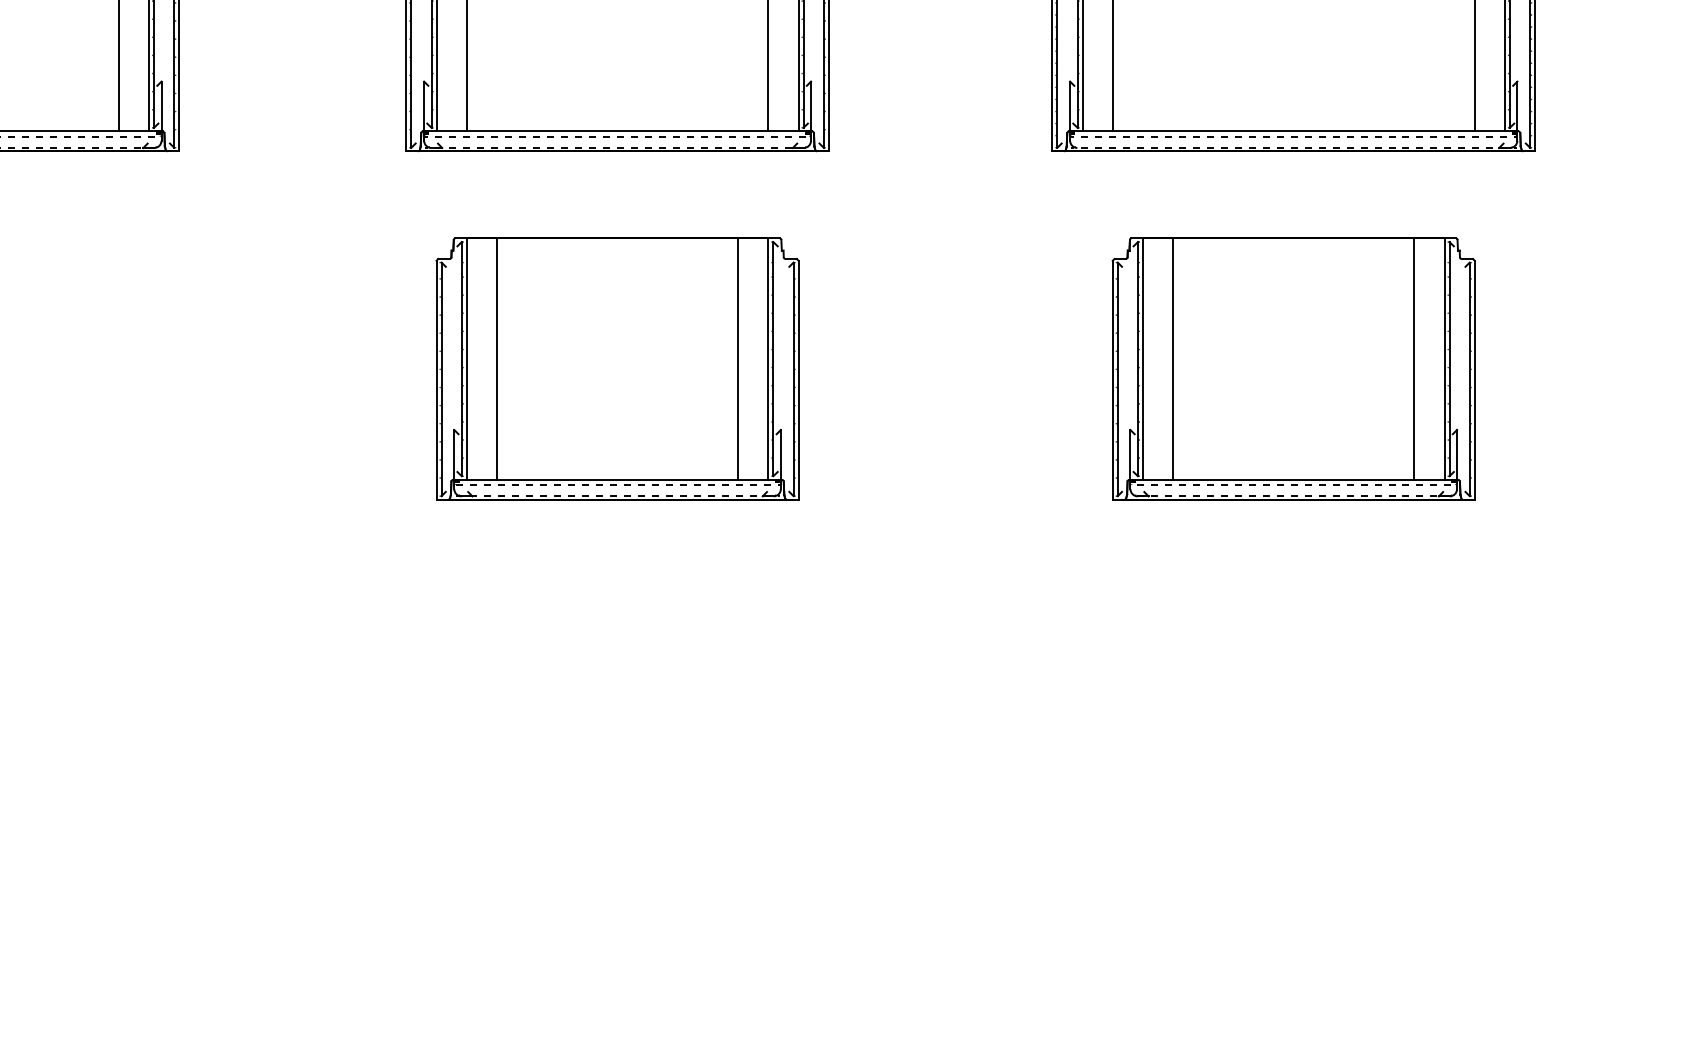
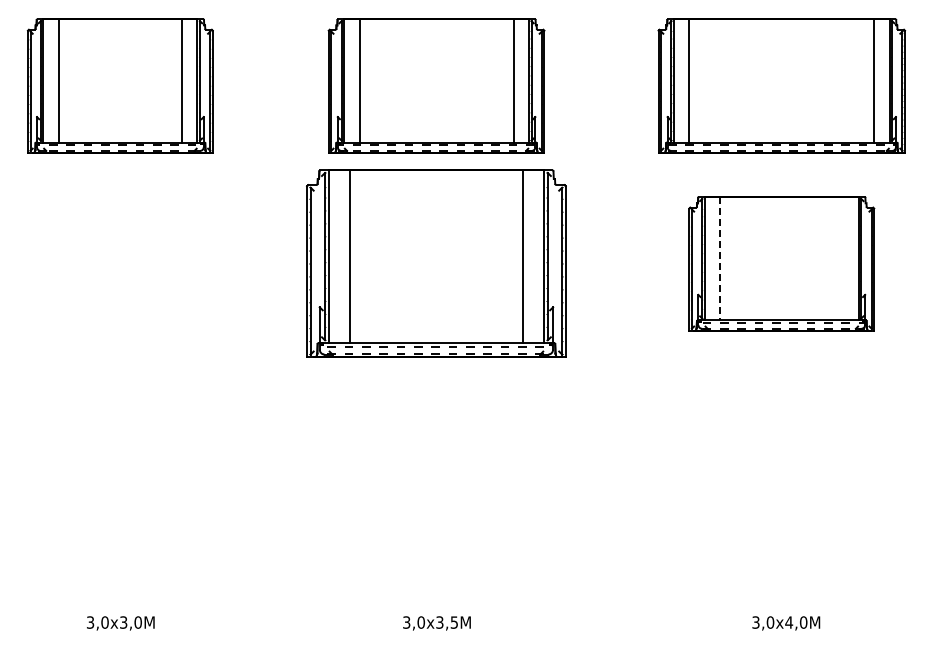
line: (1173, 358) -> (720, 258), solid -> dashed
line: (1414, 358) -> (843, 258), removed
part: (617, 368) -> (436, 263), size x1.4

